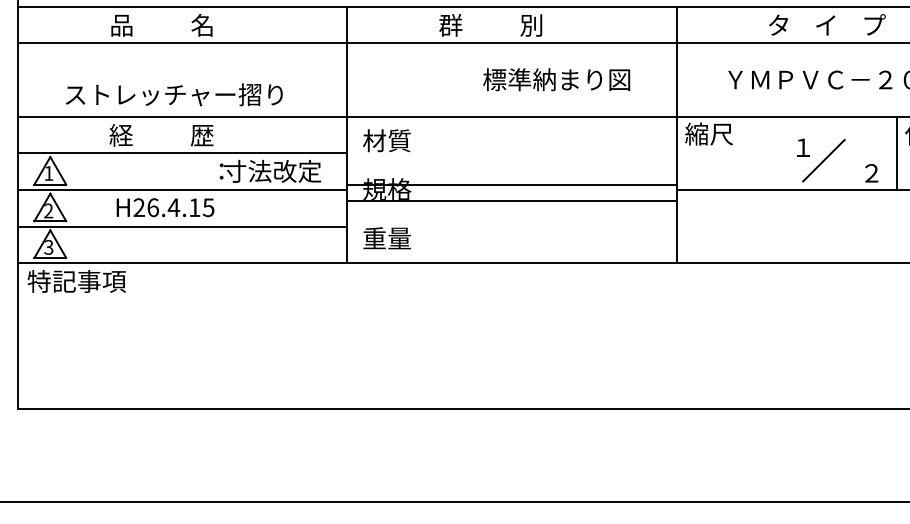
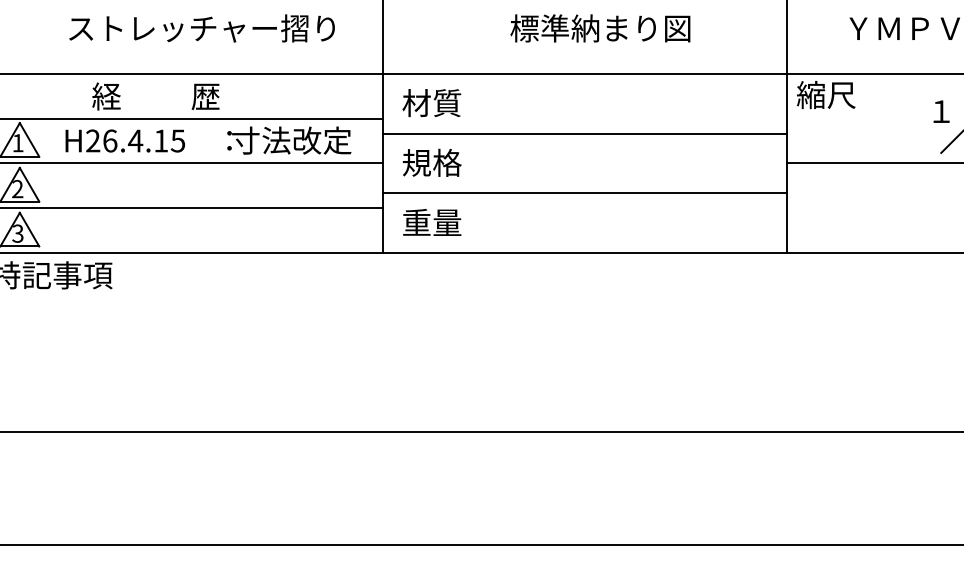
text: (556, 79) -> (600, 28), moved
text: (173, 94) -> (201, 28), moved
line: (512, 184) -> (585, 193), moved
line: (512, 200) -> (585, 133), moved
text: (165, 207) -> (125, 140), moved

